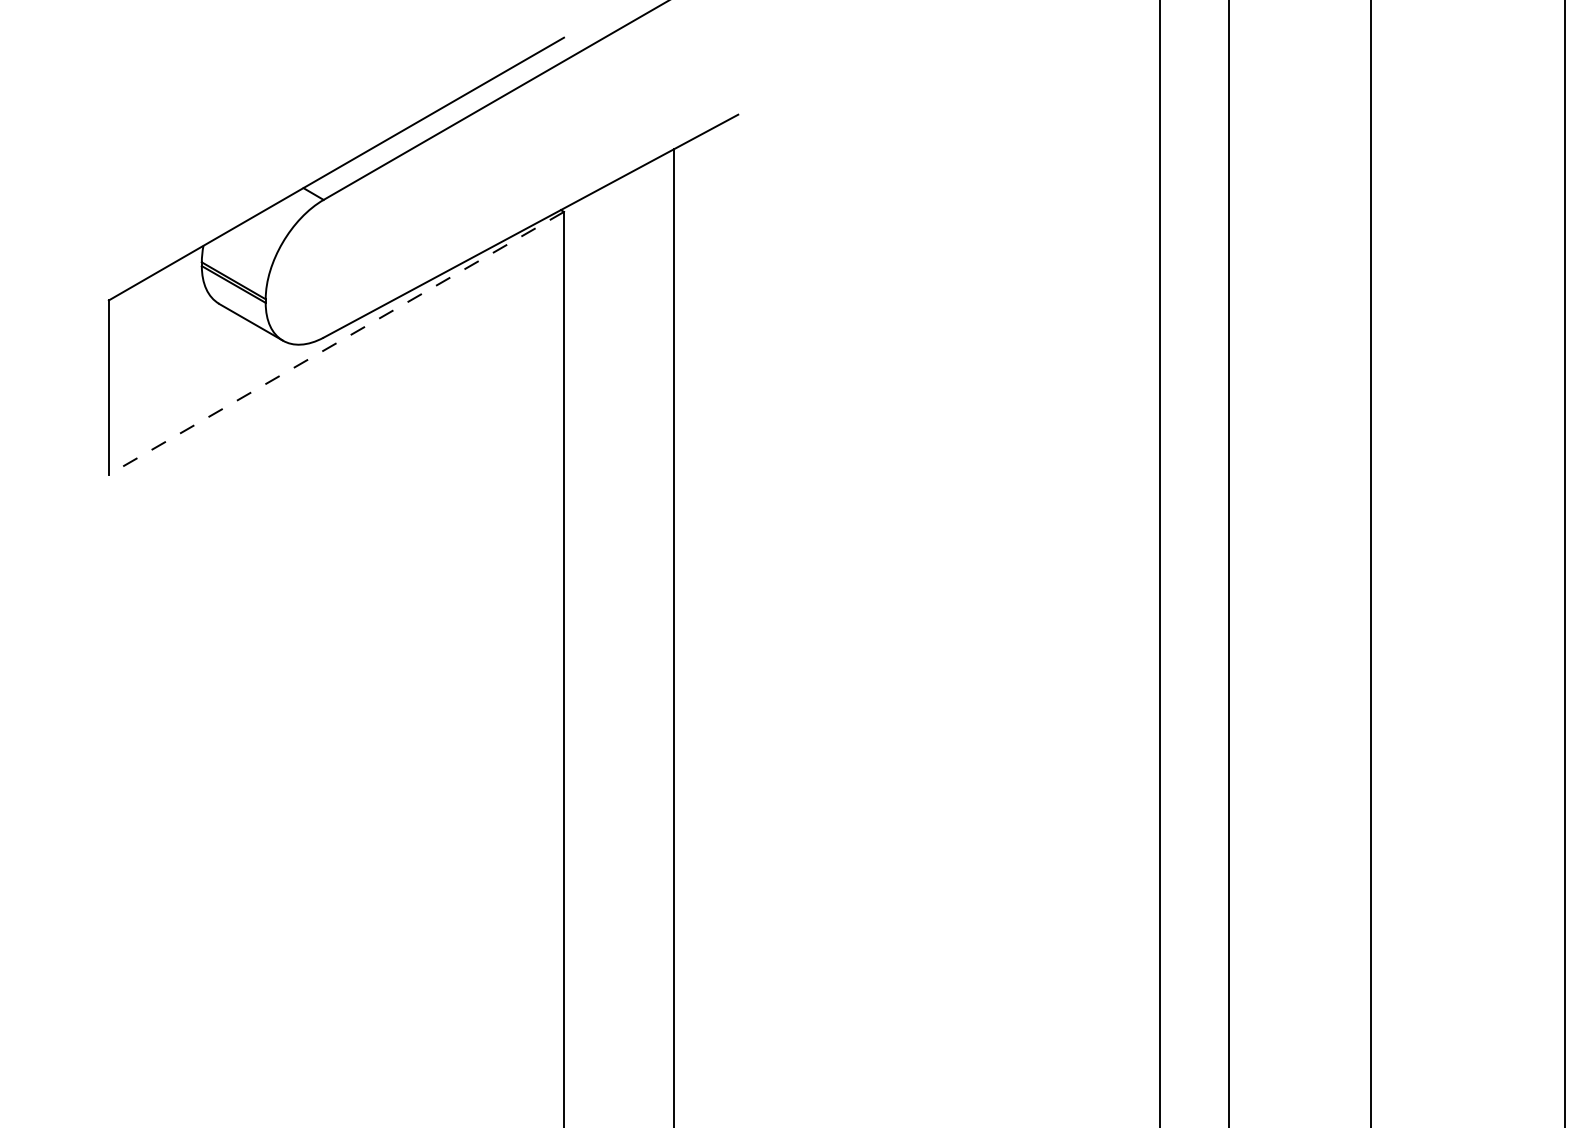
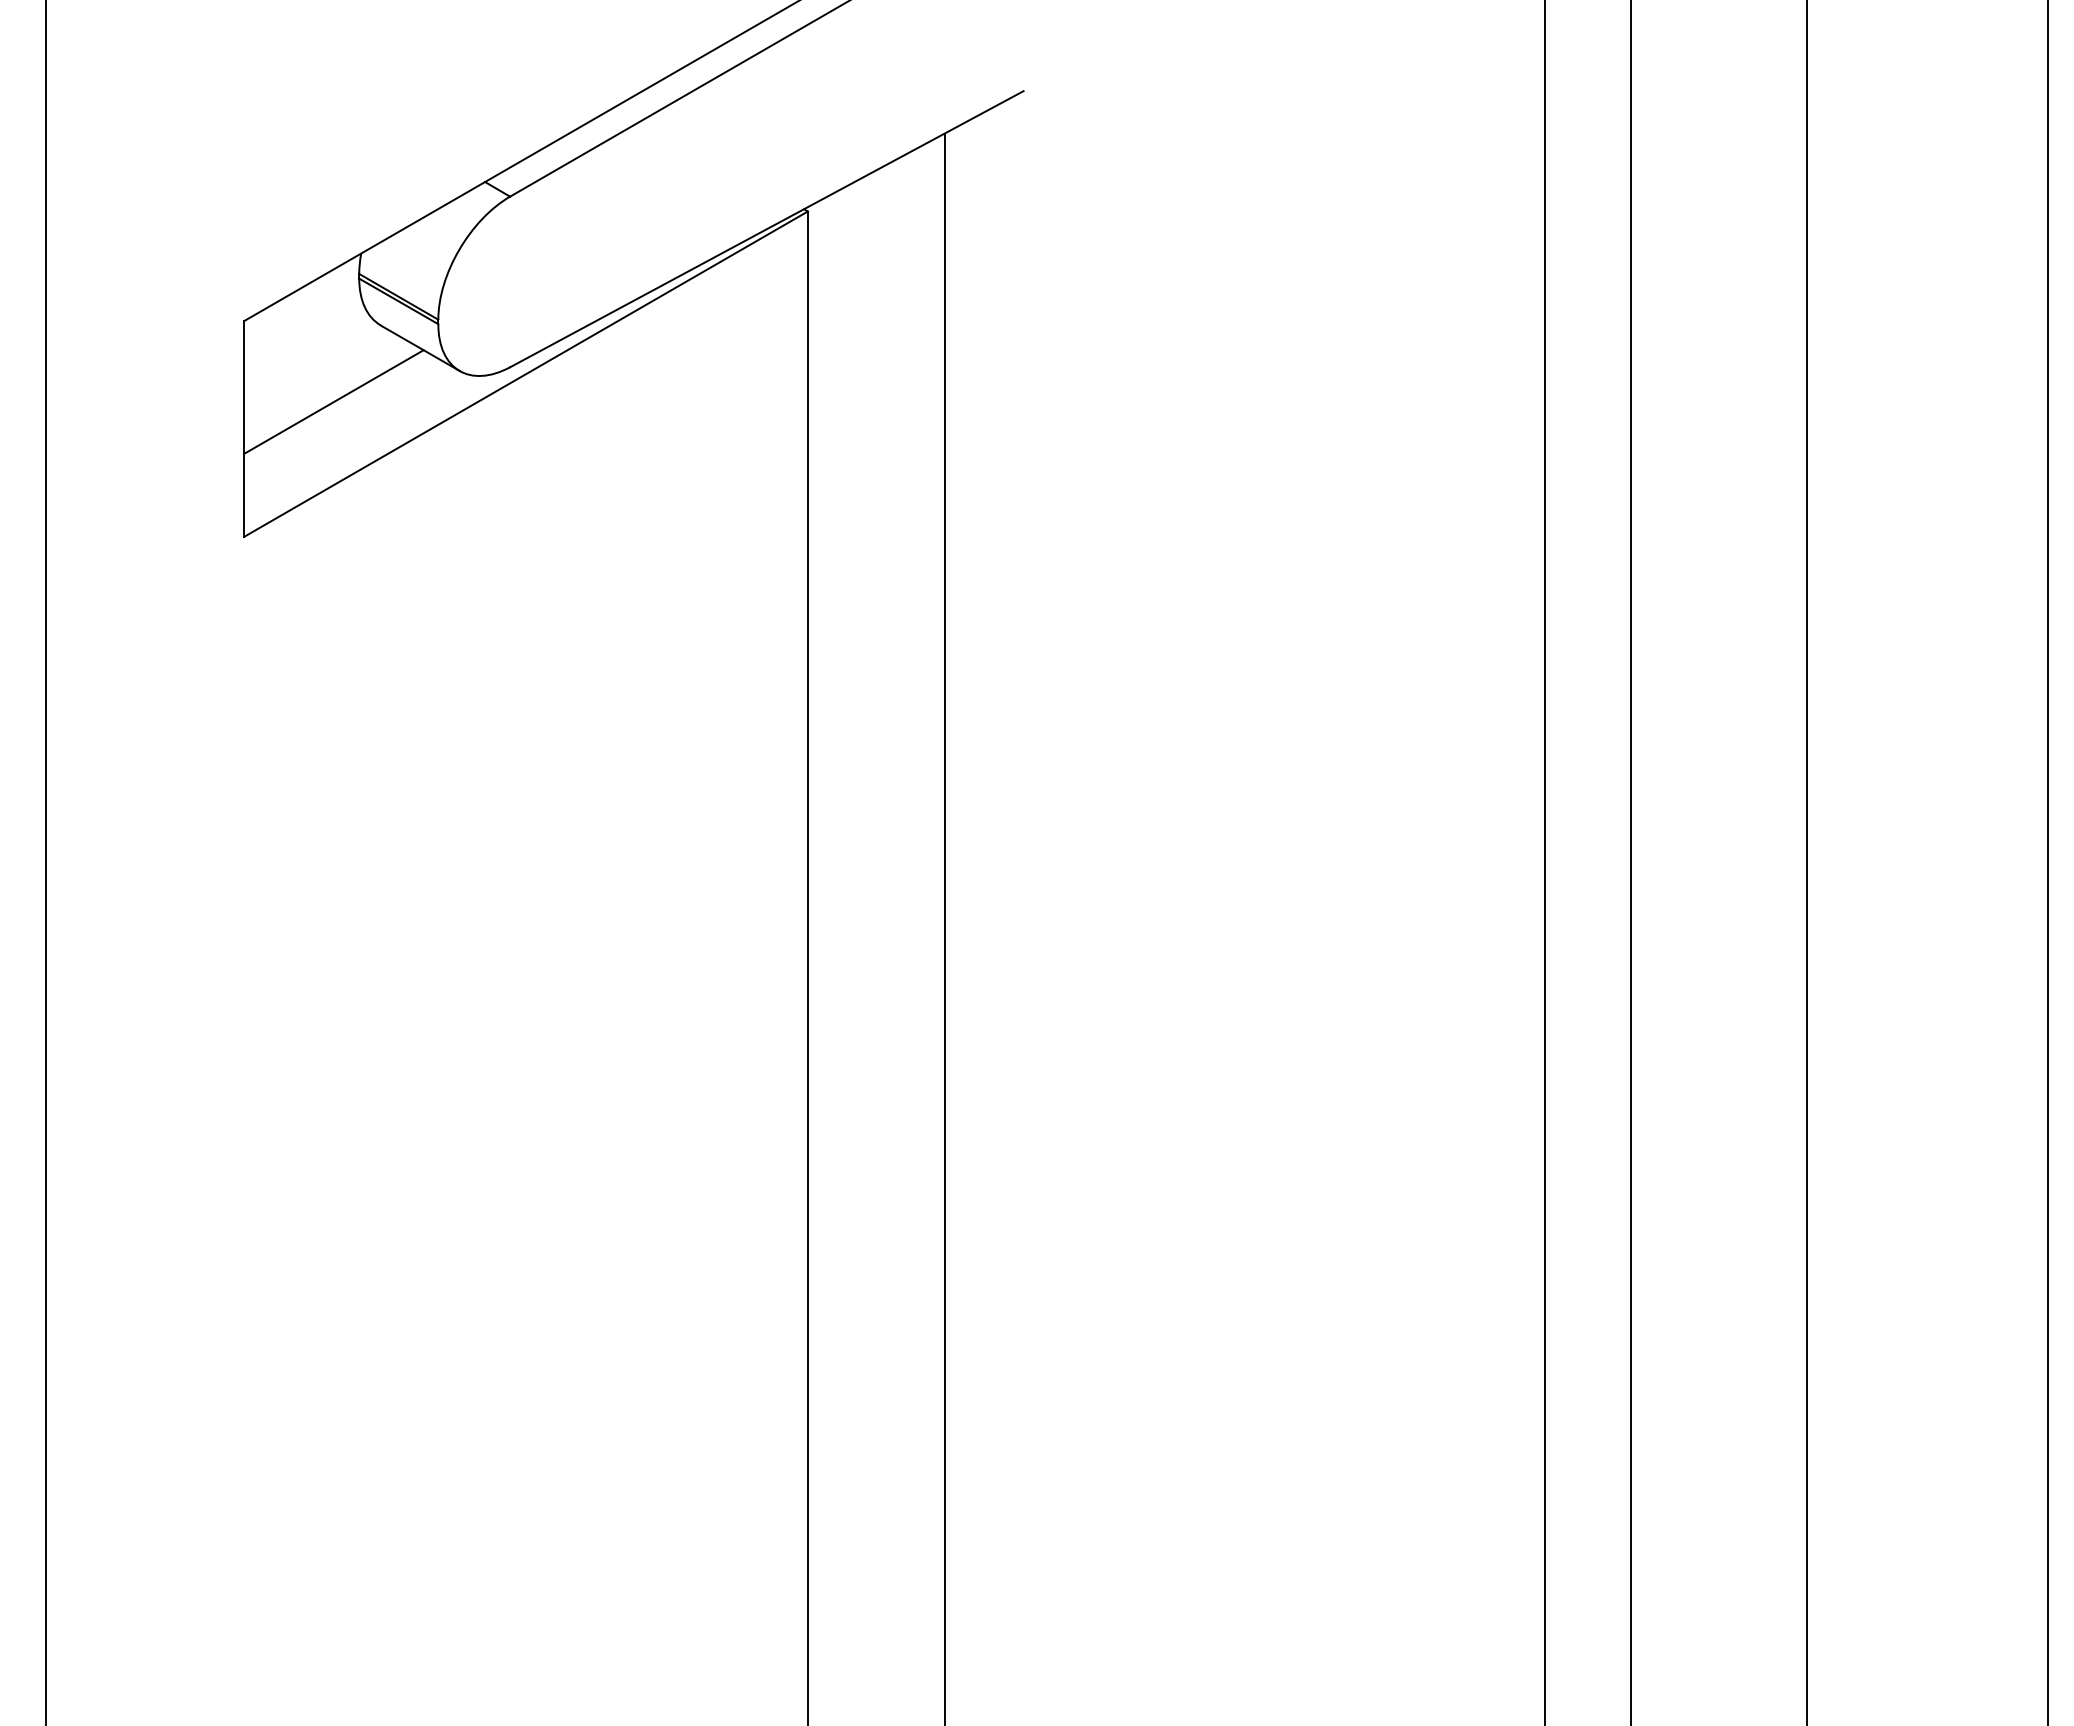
line: (336, 343) -> (525, 374), dashed -> solid
line: (181, 365) -> (333, 401), added

